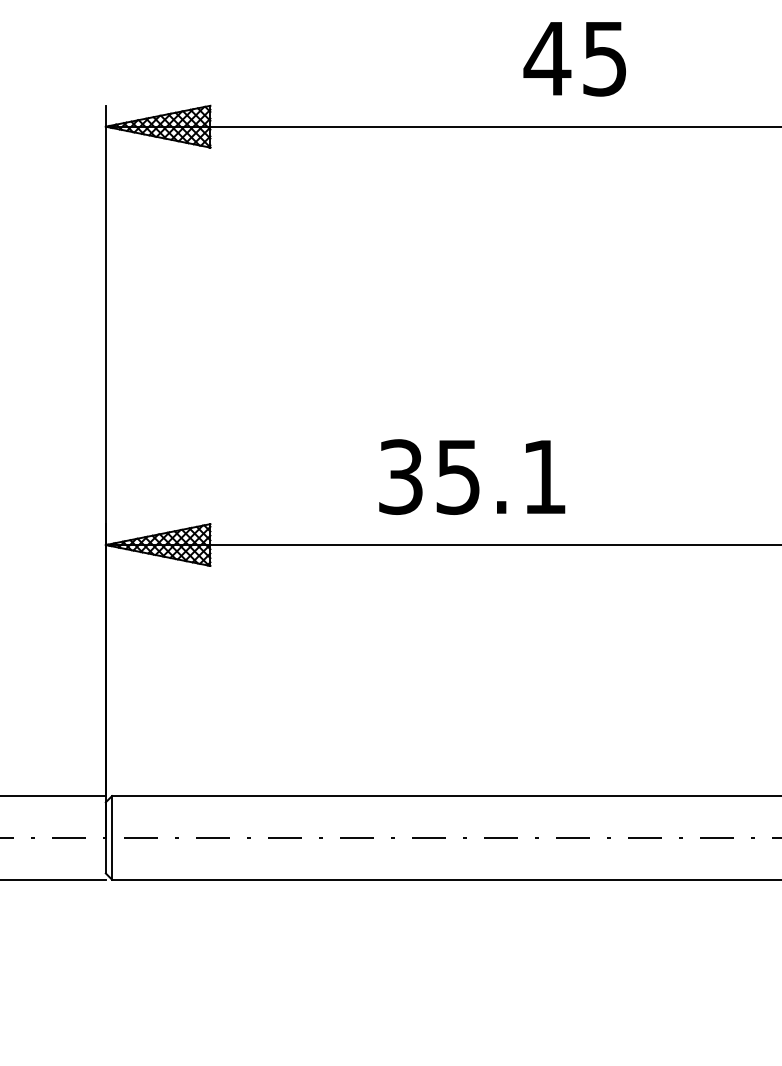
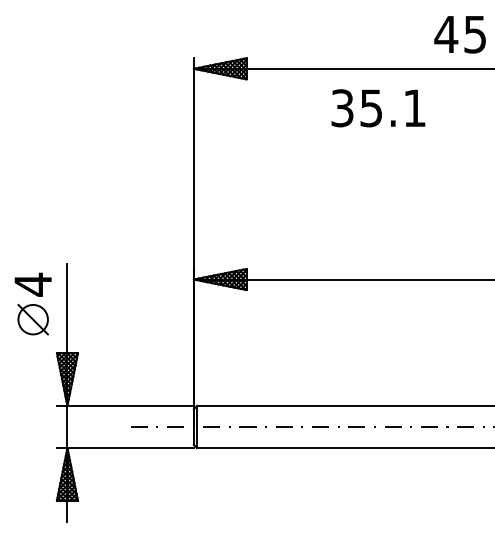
text: (573, 58) -> (459, 34), moved
text: (472, 477) -> (378, 108), moved

